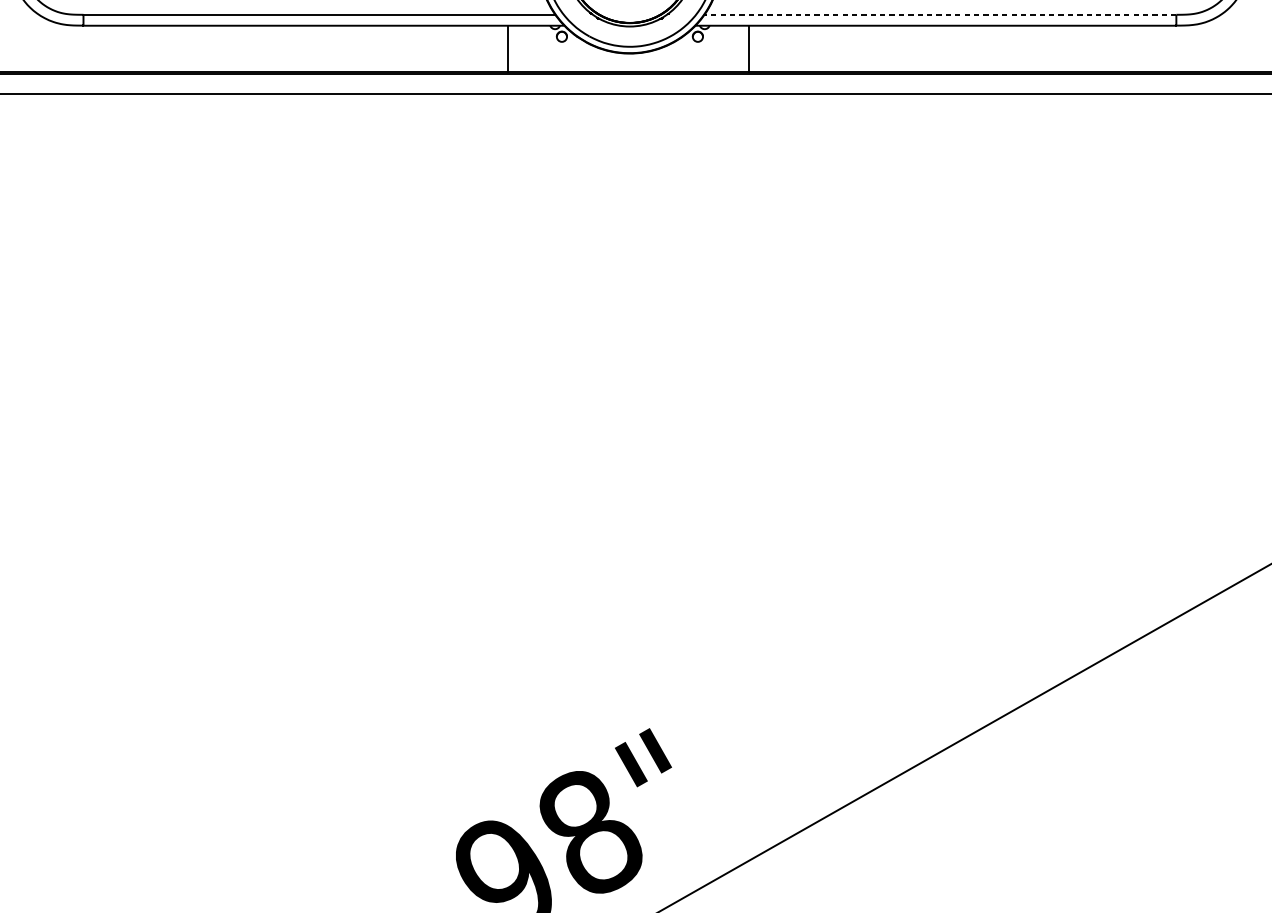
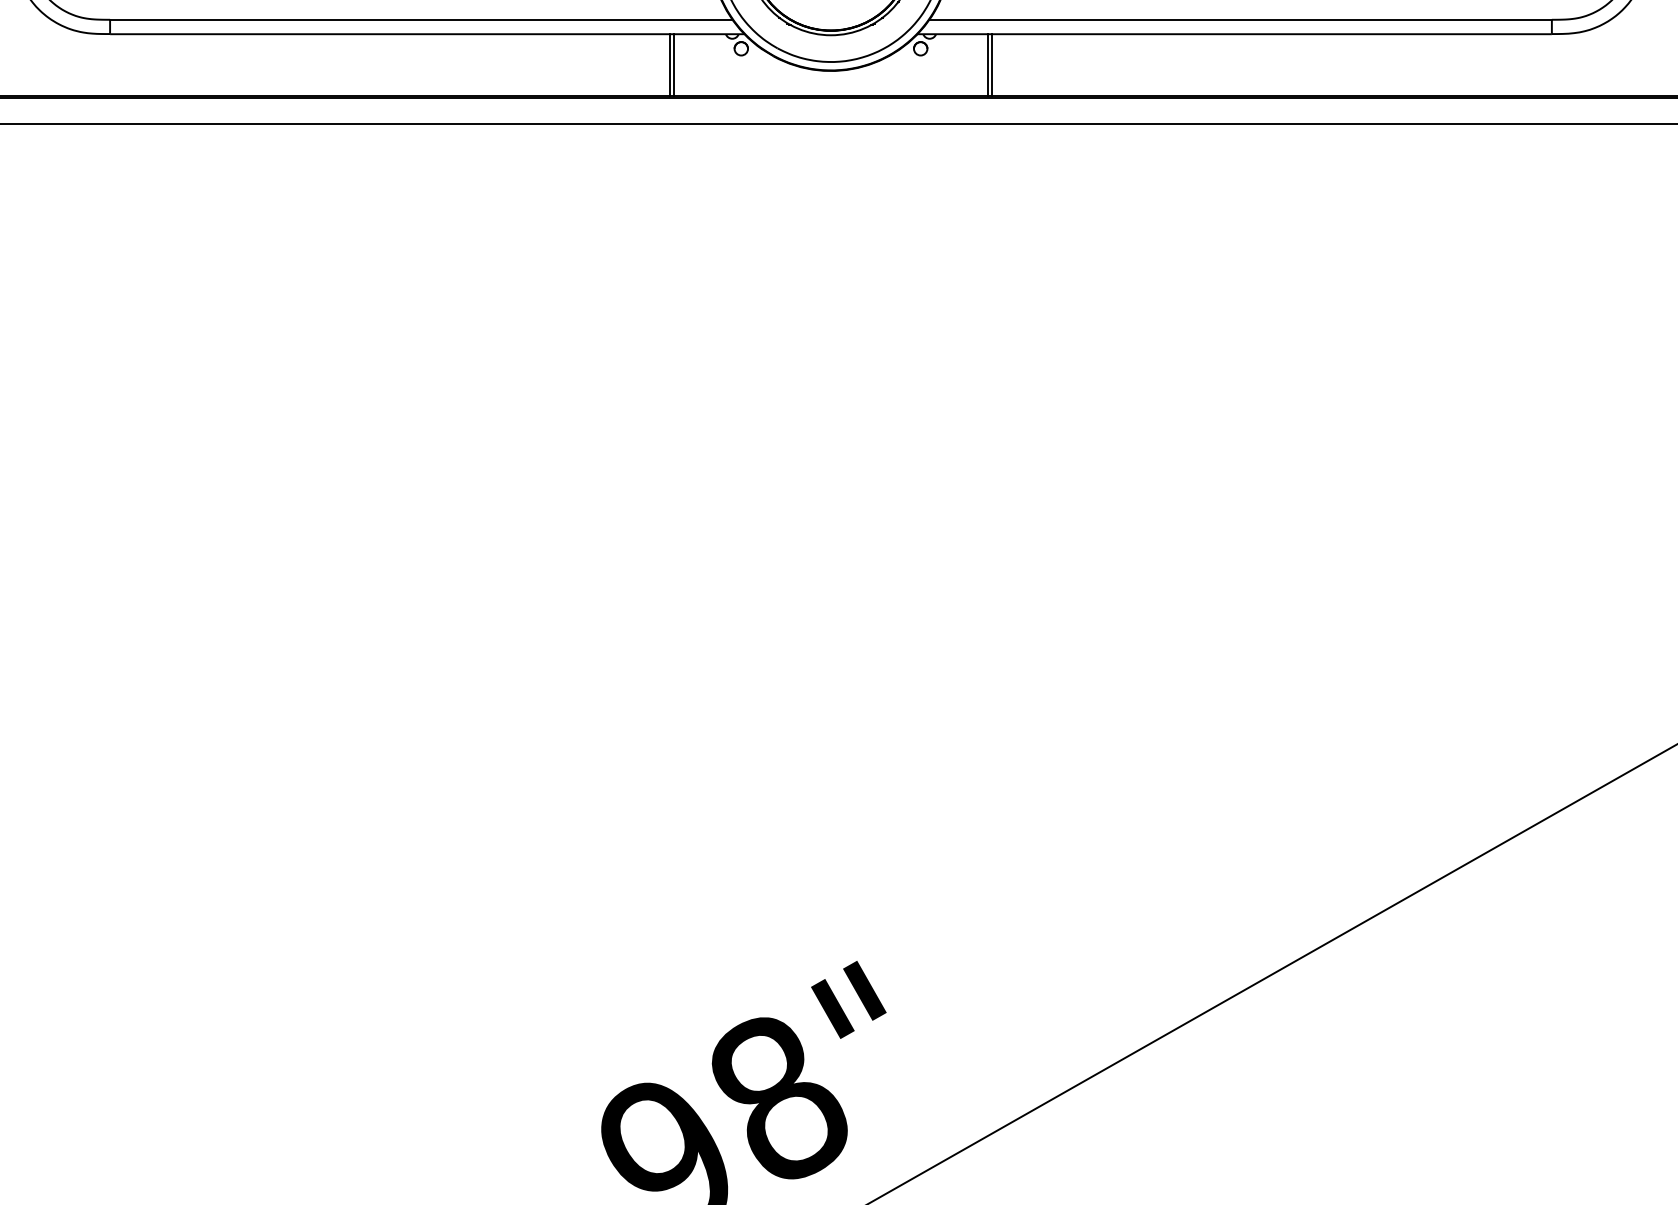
line: (940, 14) -> (1240, 19), dashed -> solid
line: (511, 48) -> (674, 64), added
line: (752, 48) -> (992, 64), added

